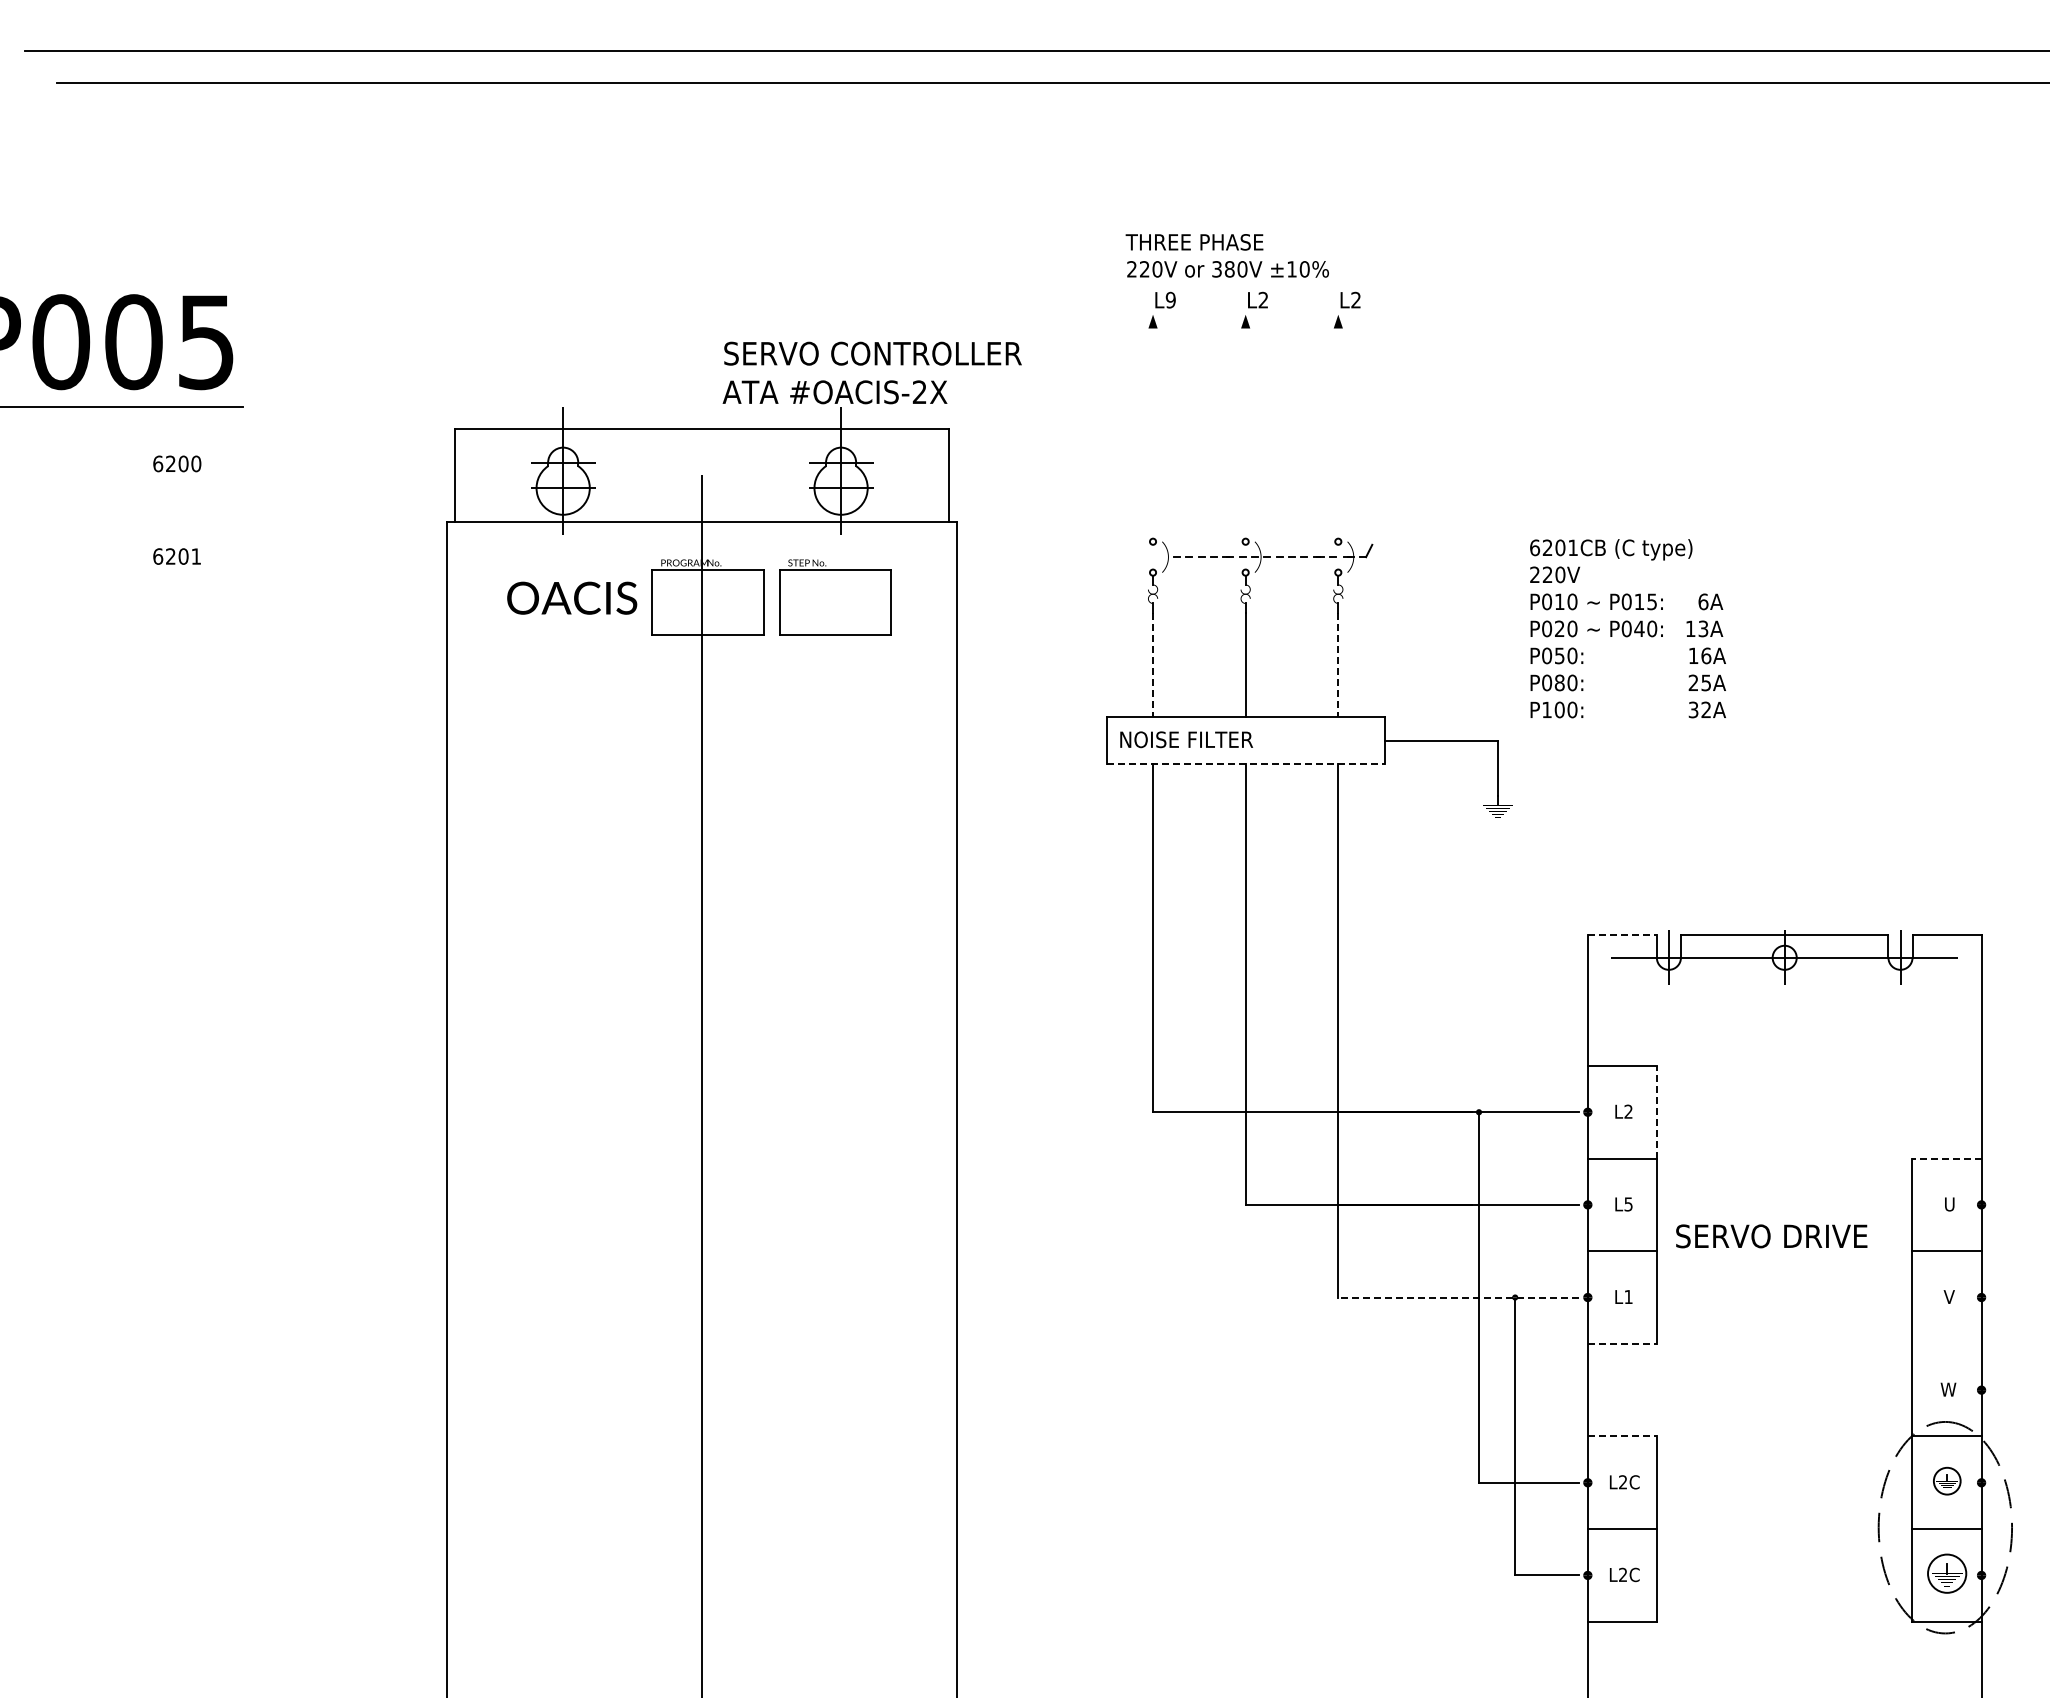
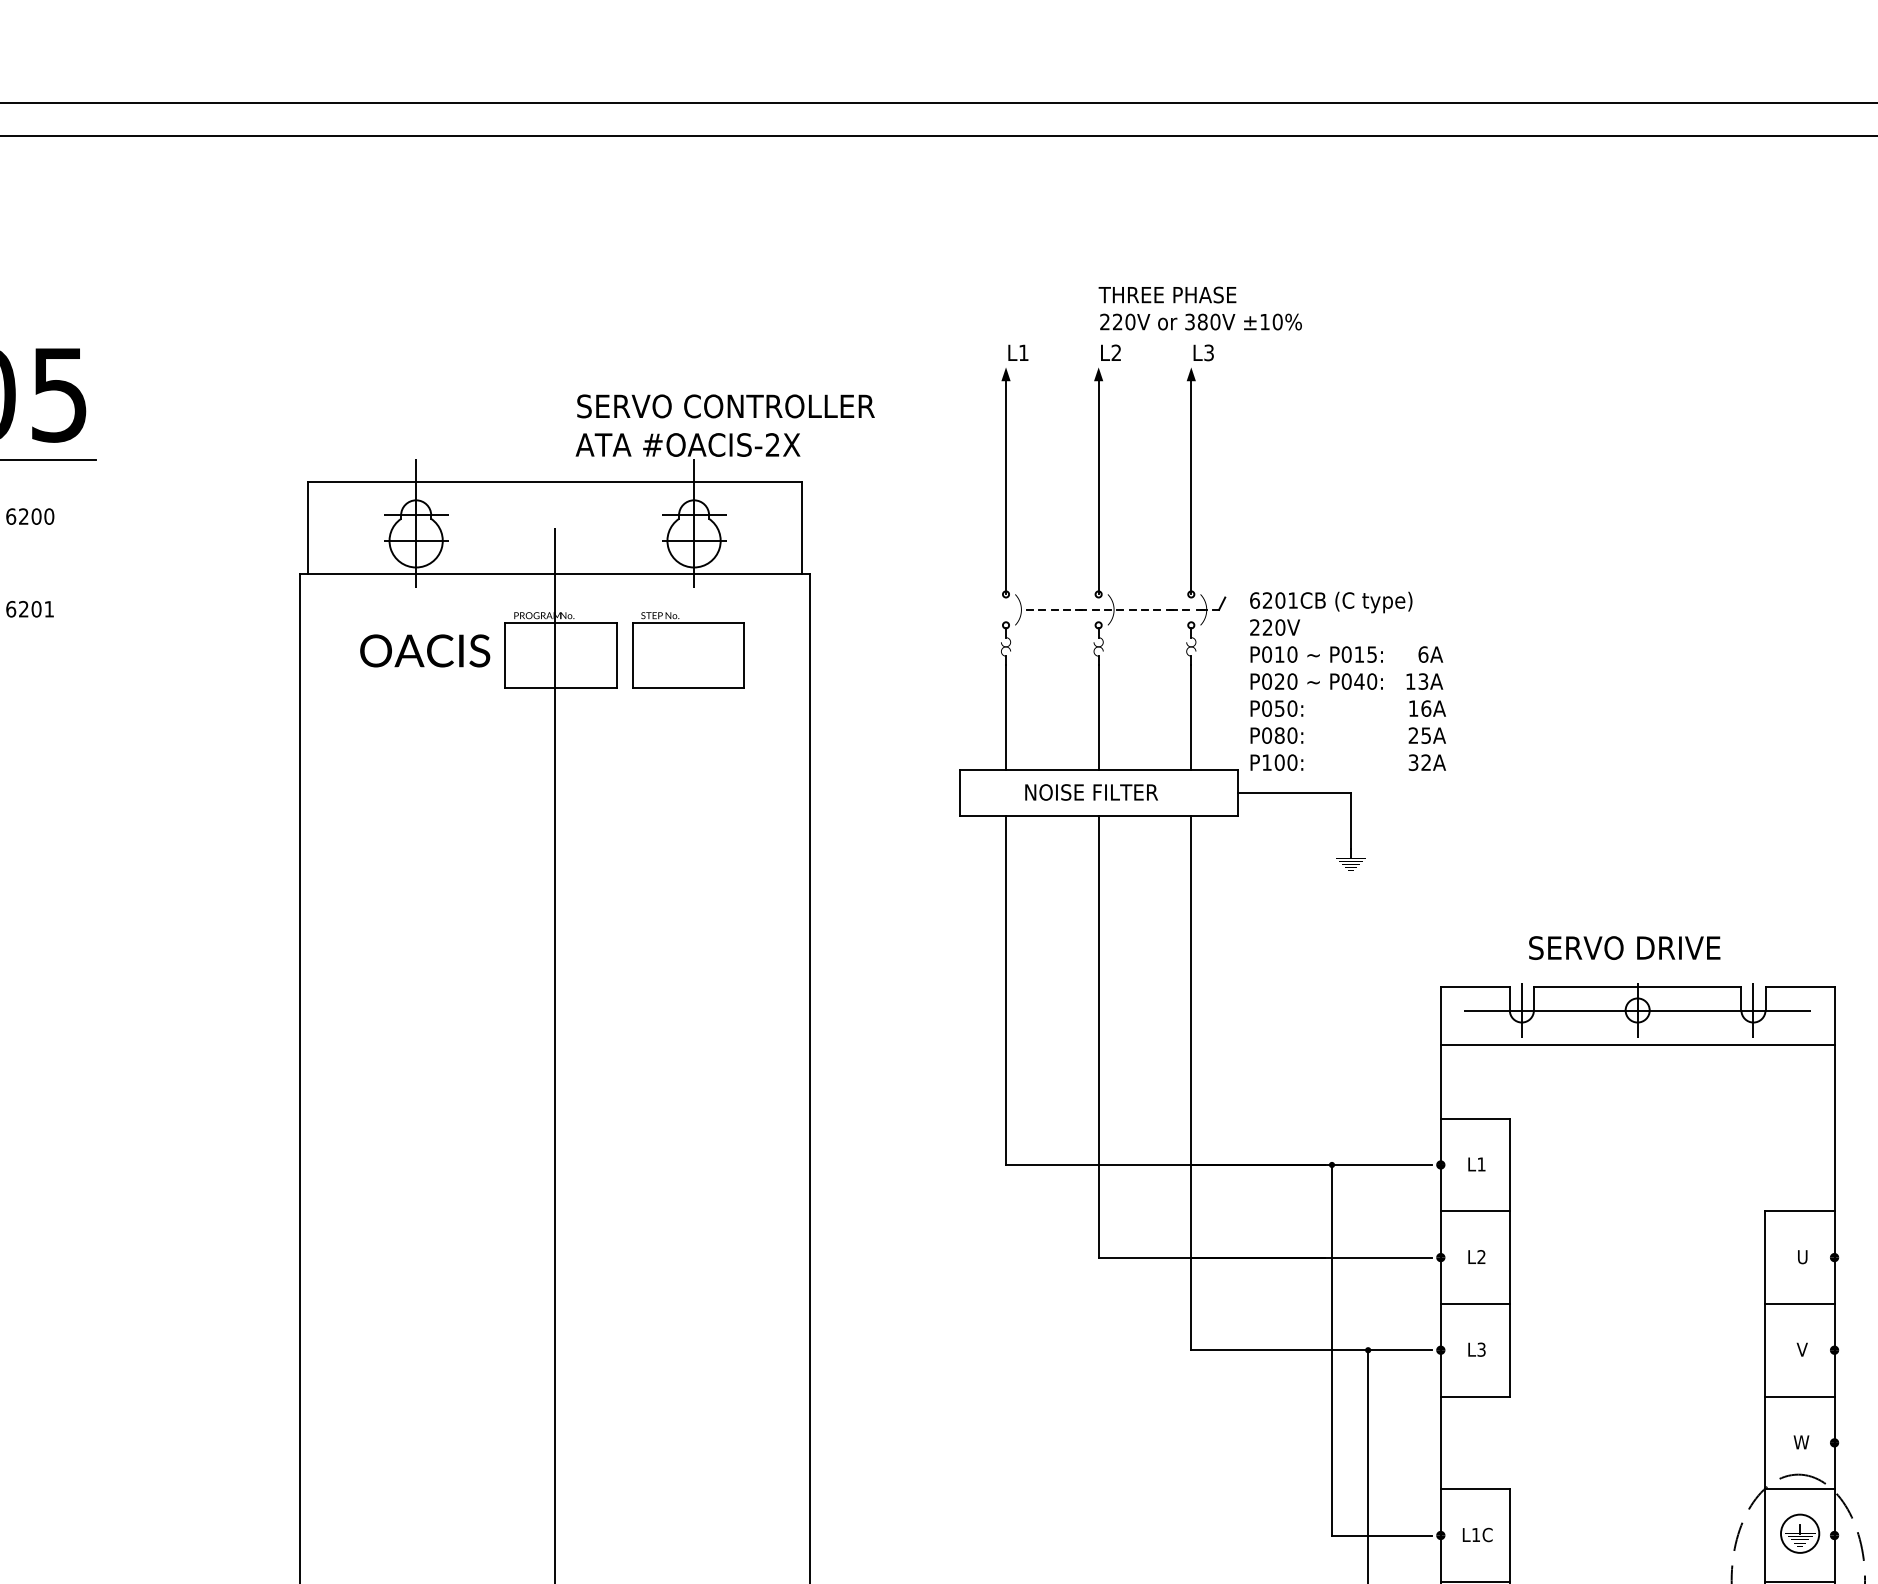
text: (1226, 255) -> (1199, 308), moved
text: (1170, 299) -> (1023, 352), L9 -> L1
text: (1355, 300) -> (1208, 353), L2 -> L3
line: (1153, 434) -> (1006, 487), added
line: (1245, 434) -> (1098, 487), added
line: (1338, 434) -> (1191, 487), added
text: (1627, 628) -> (1347, 681), moved
line: (1153, 665) -> (1006, 718), dashed -> solid
line: (1338, 665) -> (1191, 718), dashed -> solid
text: (1186, 739) -> (1091, 792), moved
line: (1245, 763) -> (1098, 816), dashed -> solid
line: (1622, 934) -> (1475, 987), dashed -> solid
line: (1784, 992) -> (1637, 1045), added
text: (1628, 1111) -> (1481, 1164), L2 -> L1
line: (1657, 1111) -> (1510, 1164), dashed -> solid
line: (1946, 1158) -> (1799, 1211), dashed -> solid
text: (1628, 1204) -> (1481, 1257), L5 -> L2
text: (1771, 1236) -> (1624, 948), moved
text: (1628, 1296) -> (1481, 1349), L1 -> L3
line: (1457, 1297) -> (1310, 1350), dashed -> solid
line: (1622, 1343) -> (1475, 1396), dashed -> solid
line: (1946, 1343) -> (1799, 1396), added
line: (1622, 1436) -> (1475, 1489), dashed -> solid
part: (1947, 1481) -> (1800, 1534), size x1.43
text: (1622, 1482) -> (1475, 1535), L2C -> L1C

